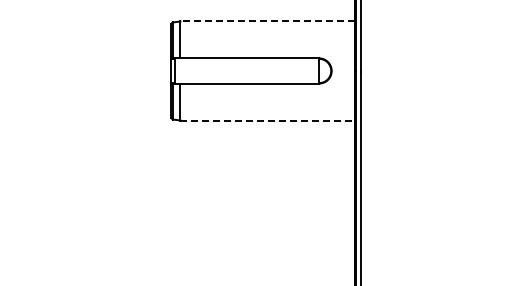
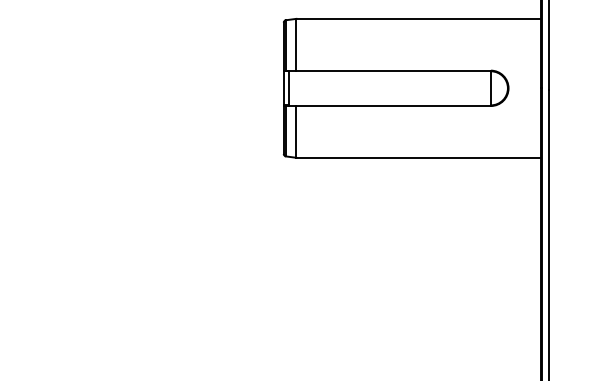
line: (267, 21) -> (418, 18), dashed -> solid
line: (268, 120) -> (419, 157), dashed -> solid

